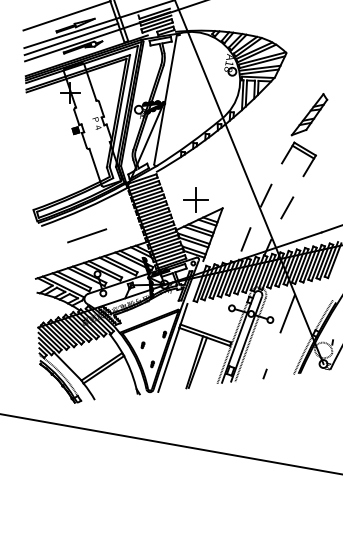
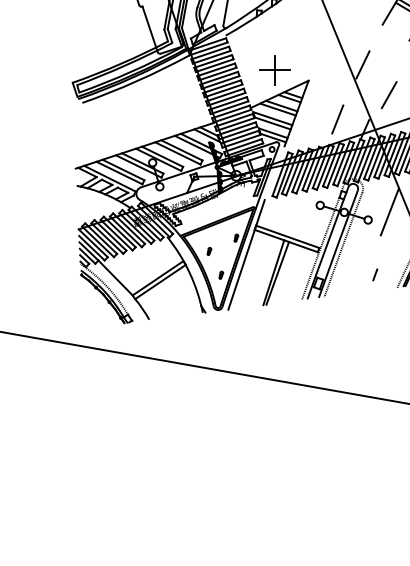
line: (287, 207) -> (389, 94), moved
line: (87, 235) -> (140, 114), removed
line: (264, 373) -> (374, 274), moved

